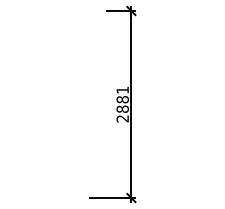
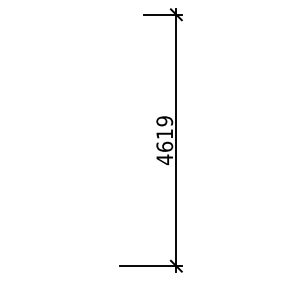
text: (122, 104) -> (164, 140), 2881 -> 4619

